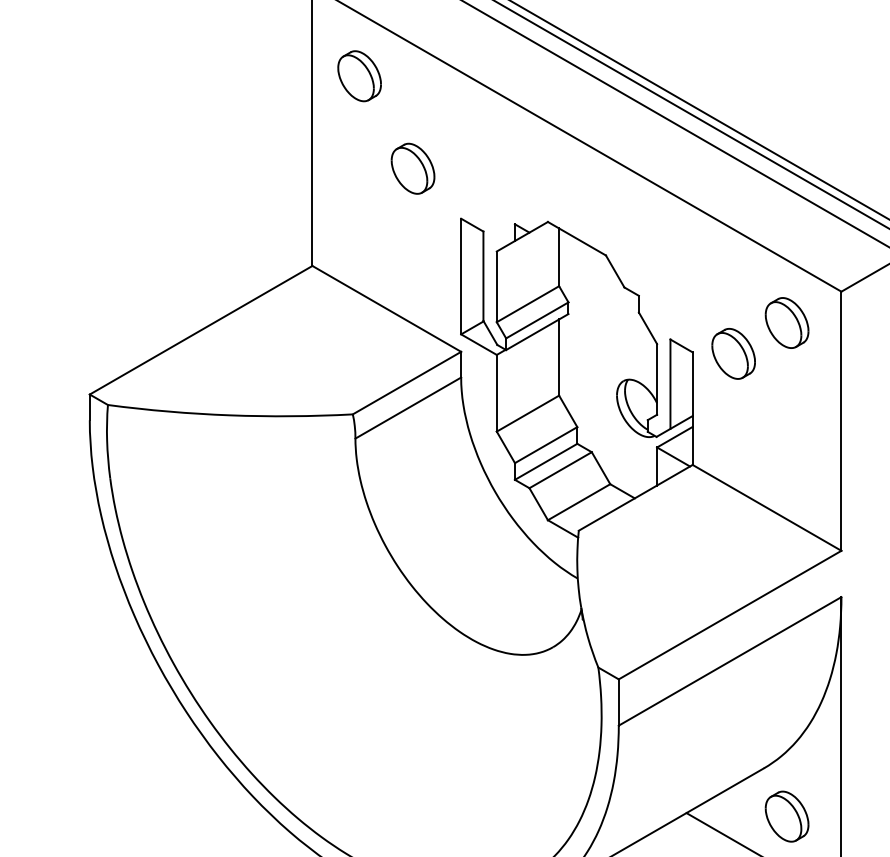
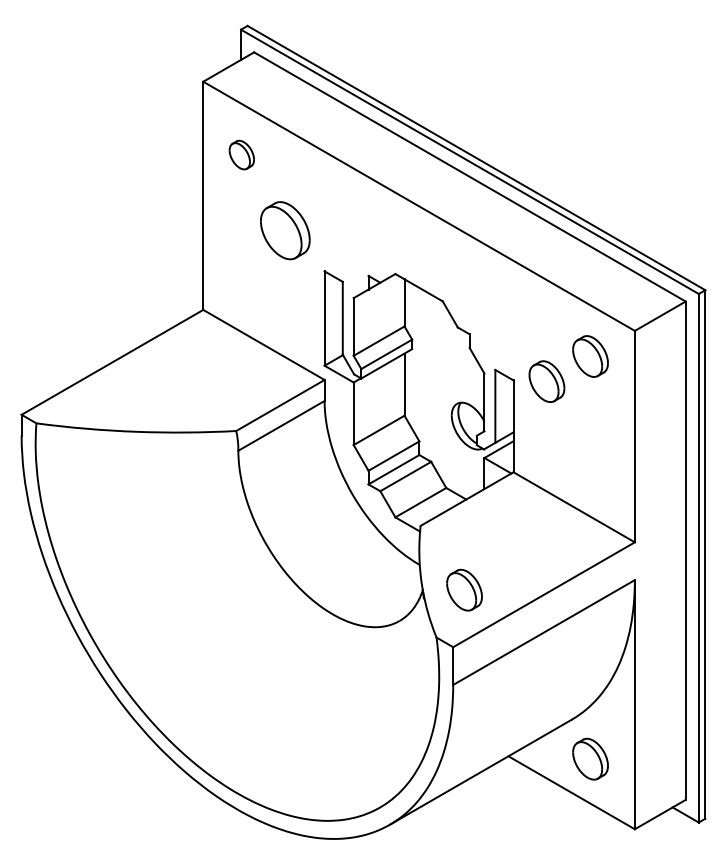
part: (359, 75) -> (241, 154), size x0.7
part: (413, 168) -> (285, 230), size x1.4
part: (632, 608) -> (464, 589), added

